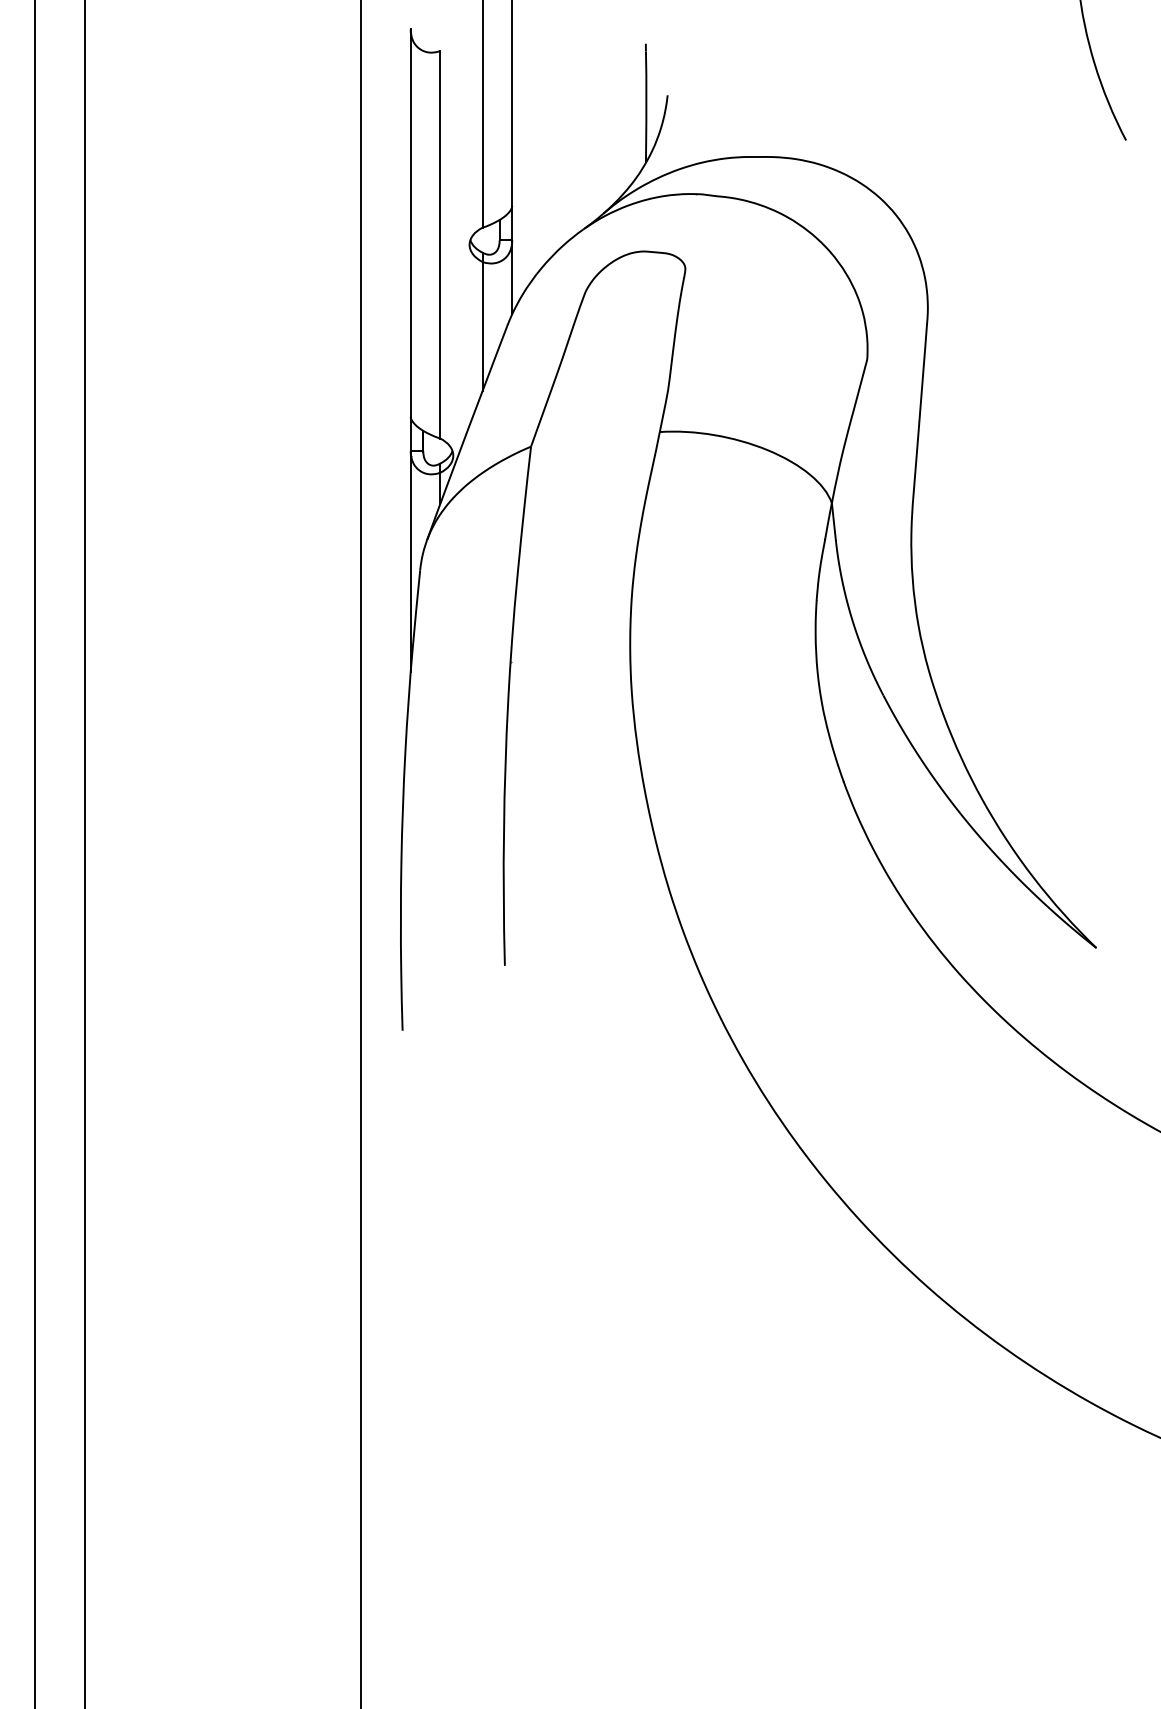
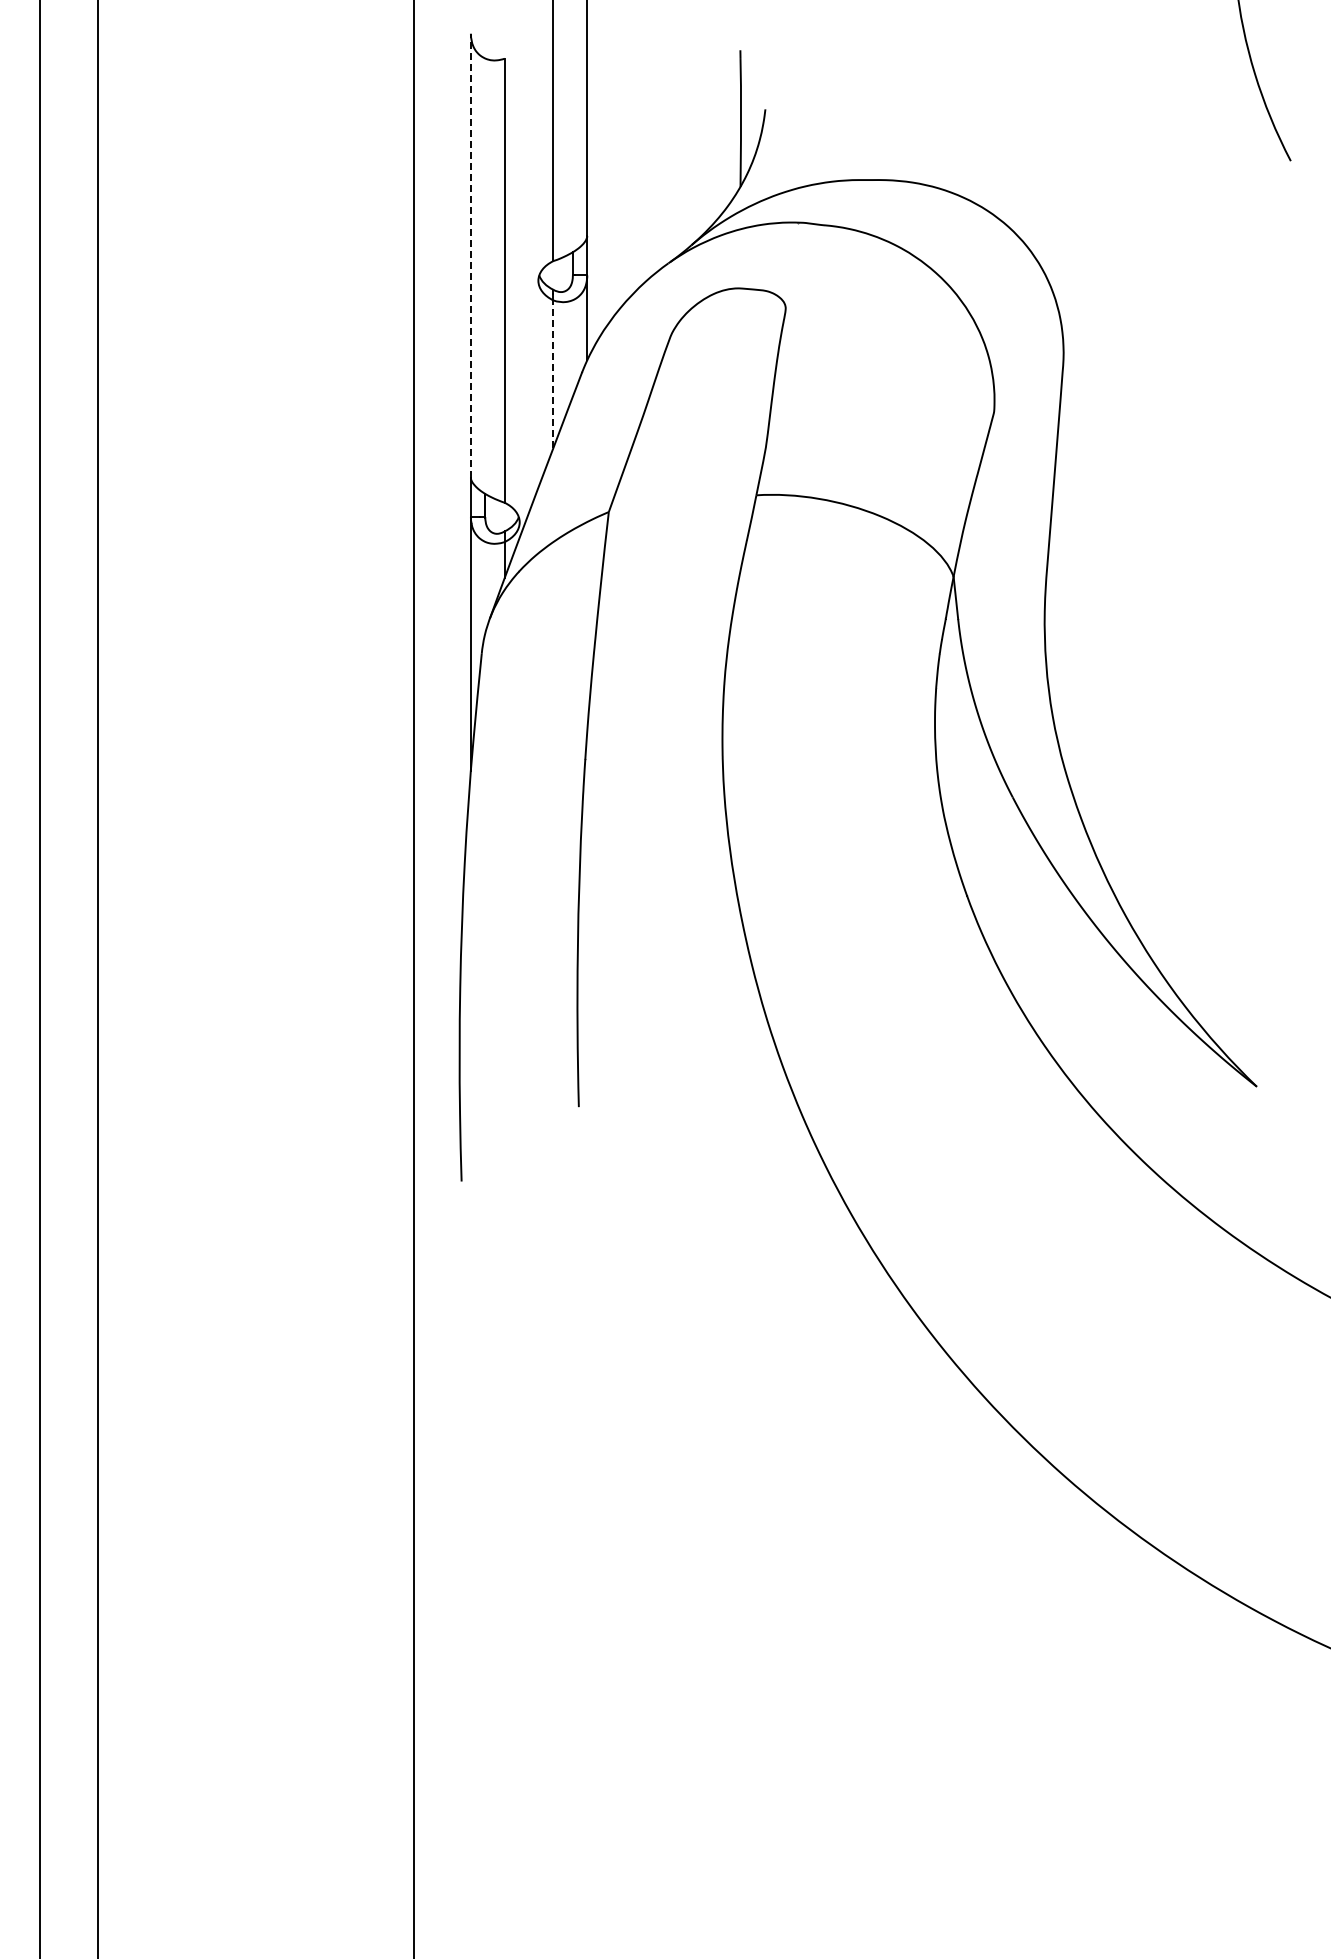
line: (410, 222) -> (470, 255), solid -> dashed
line: (482, 326) -> (553, 374), solid -> dashed

